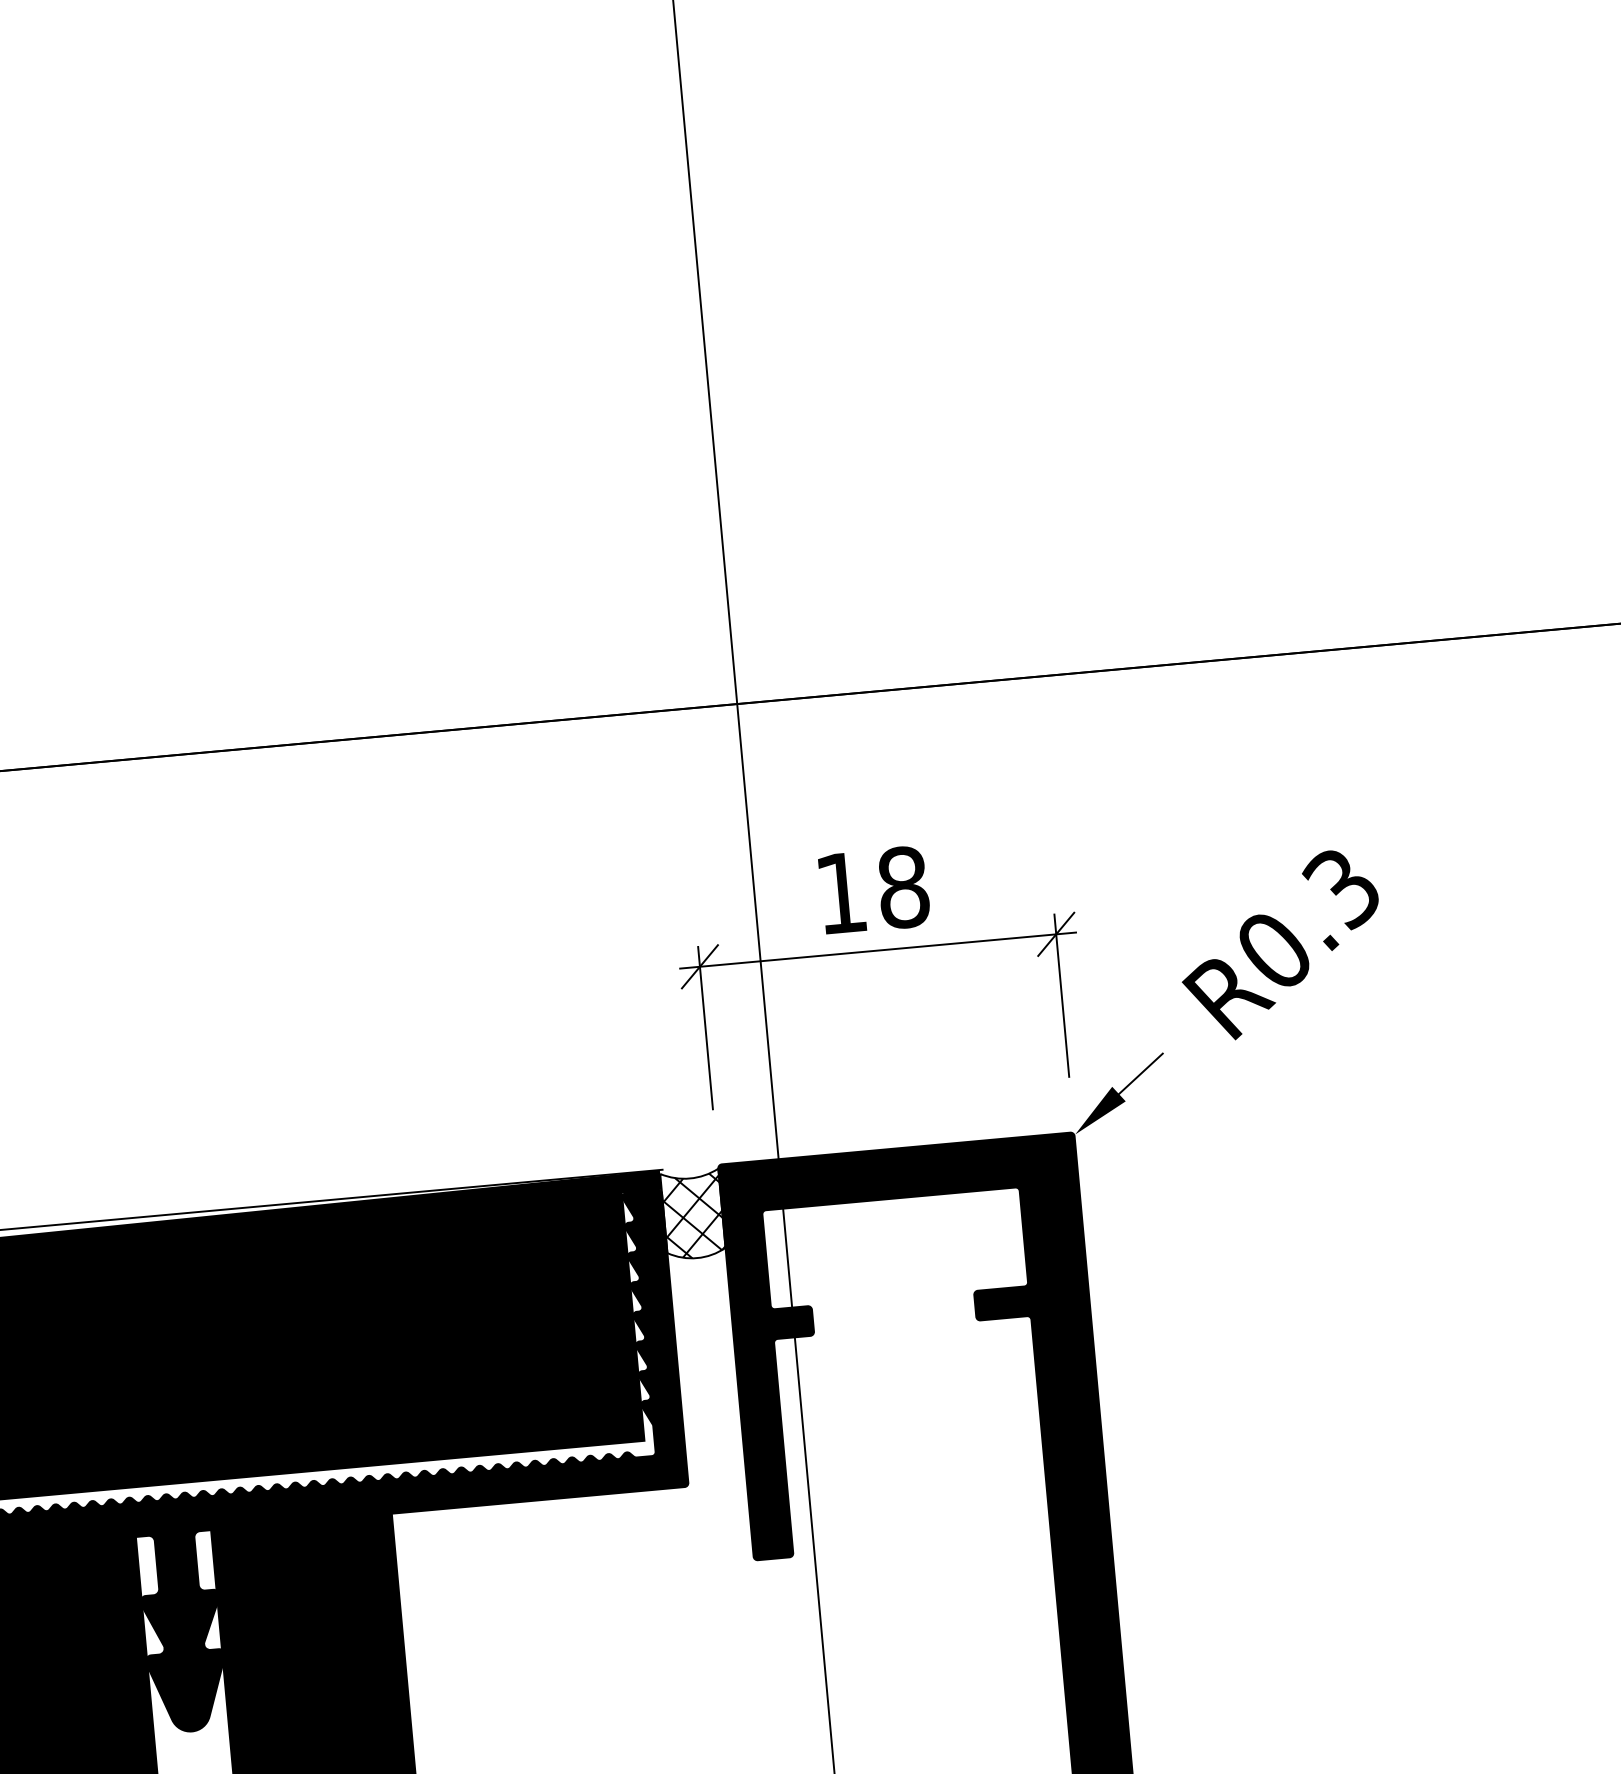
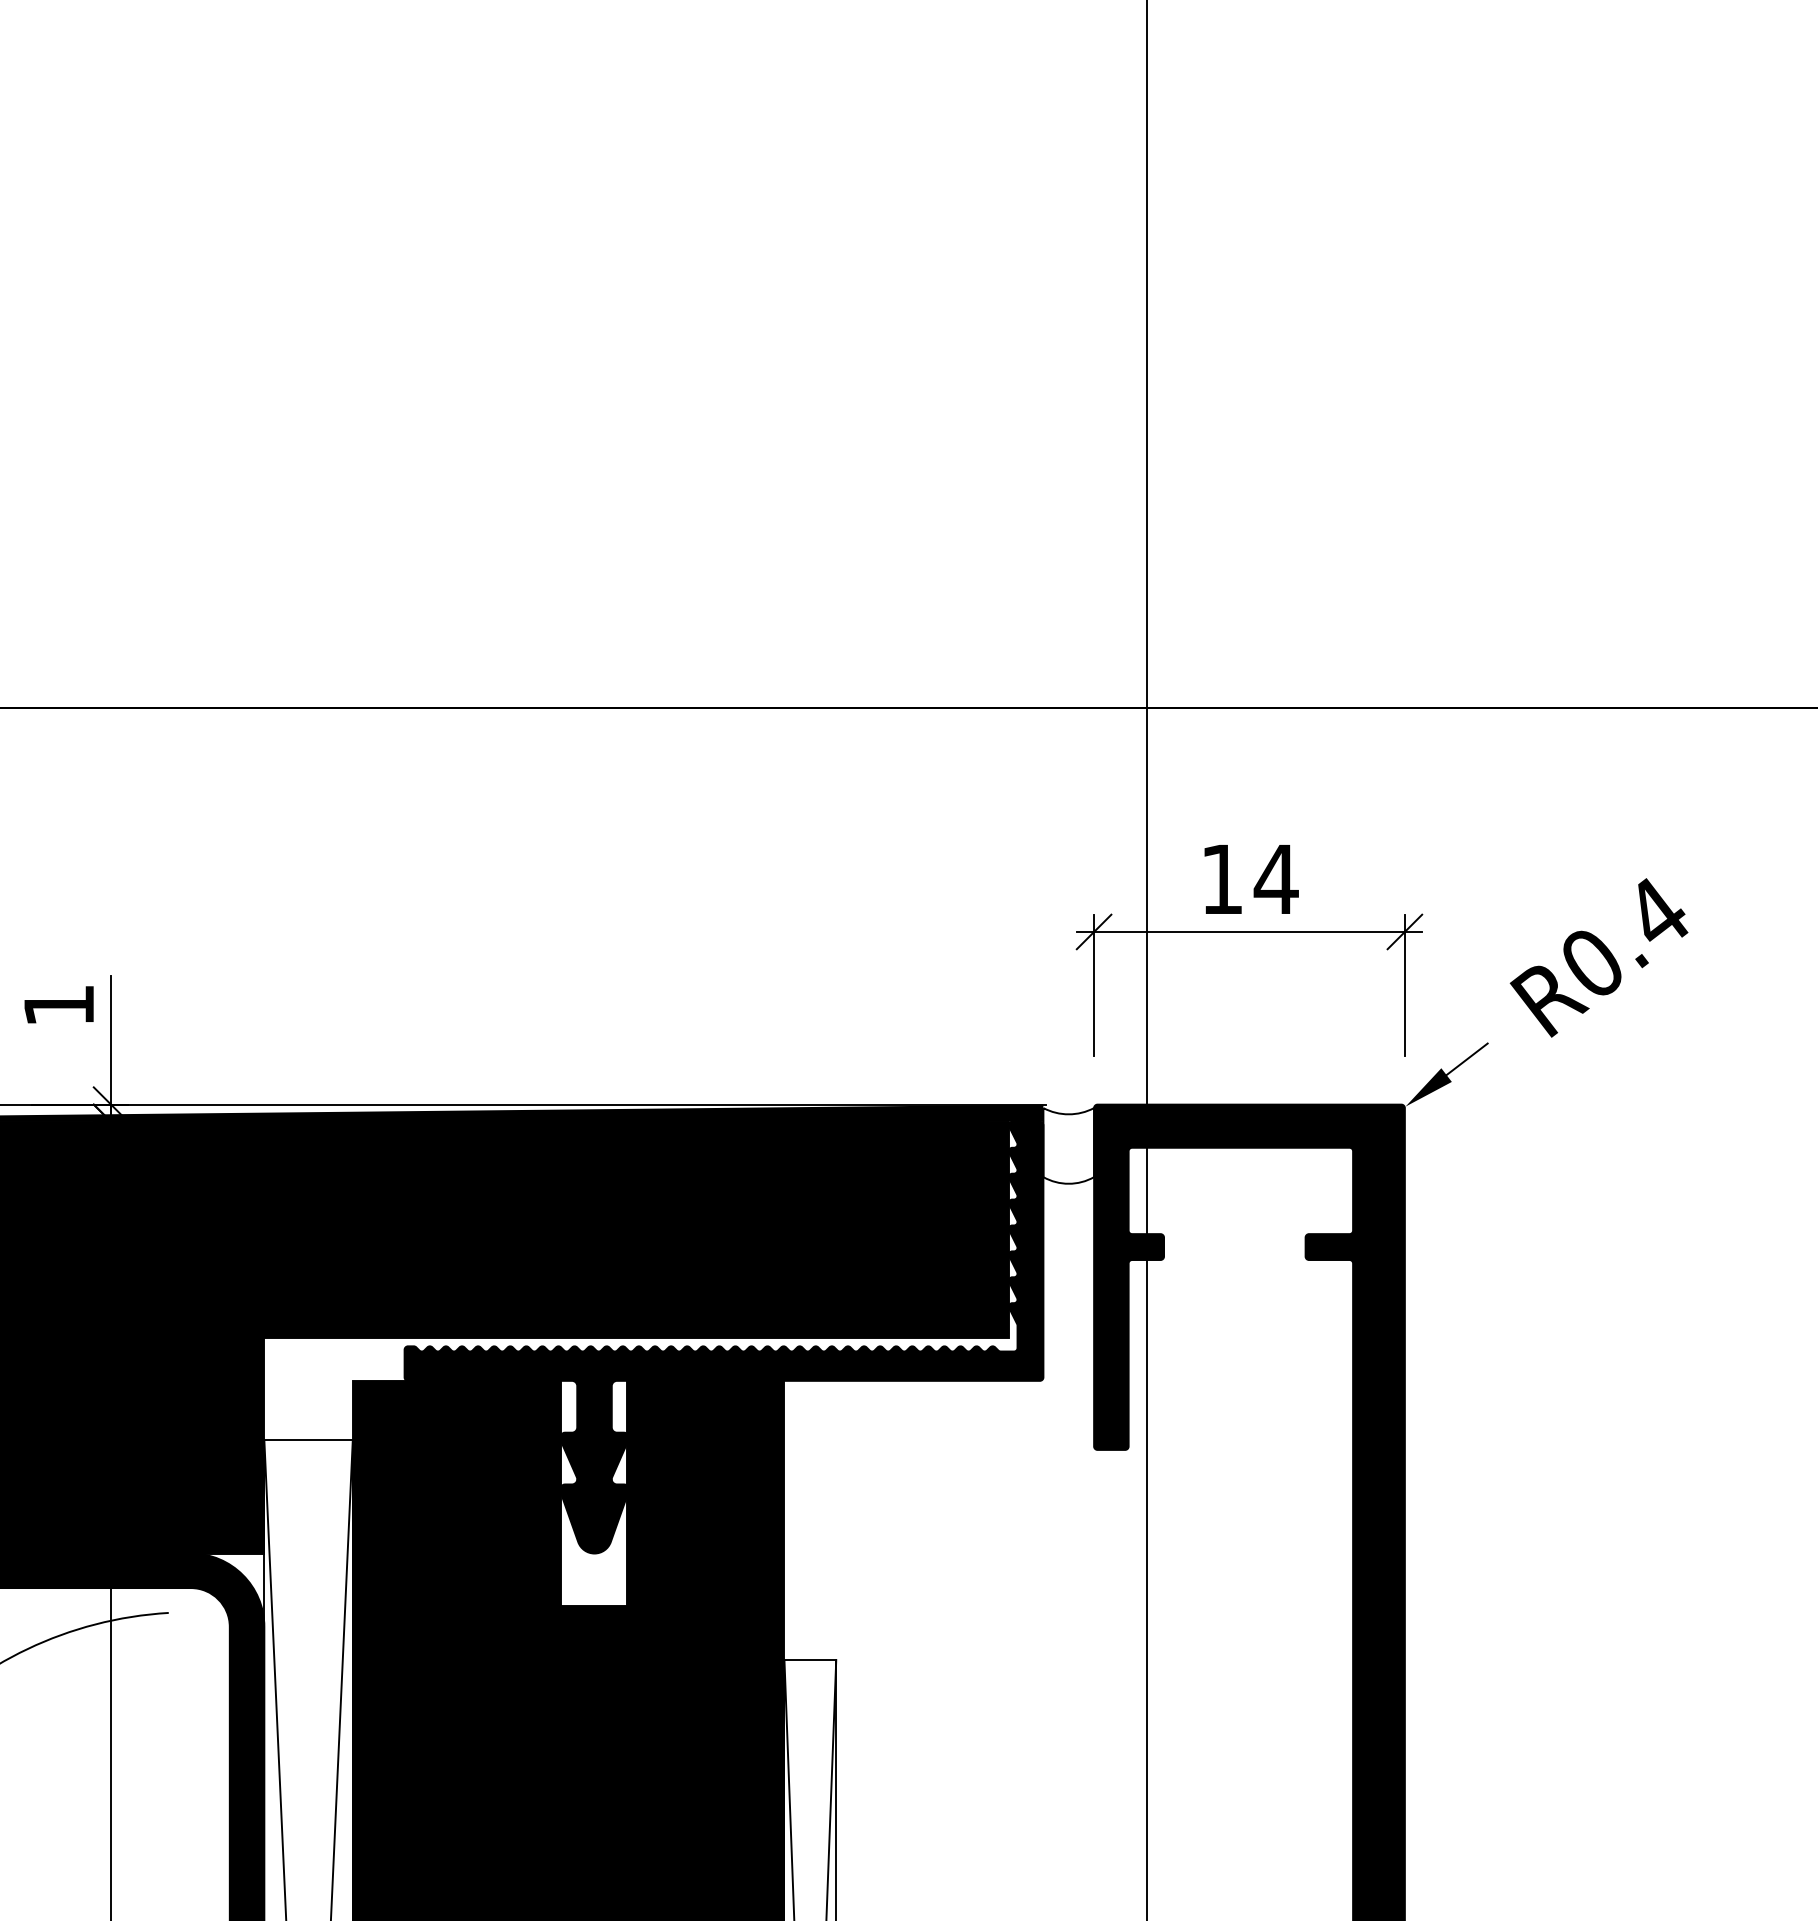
text: (902, 887) -> (1275, 879), 18 -> 14
text: (1341, 888) -> (1655, 914), R0.3 -> R0.4
hatch: (693, 1216) -> (1068, 1147), removed

